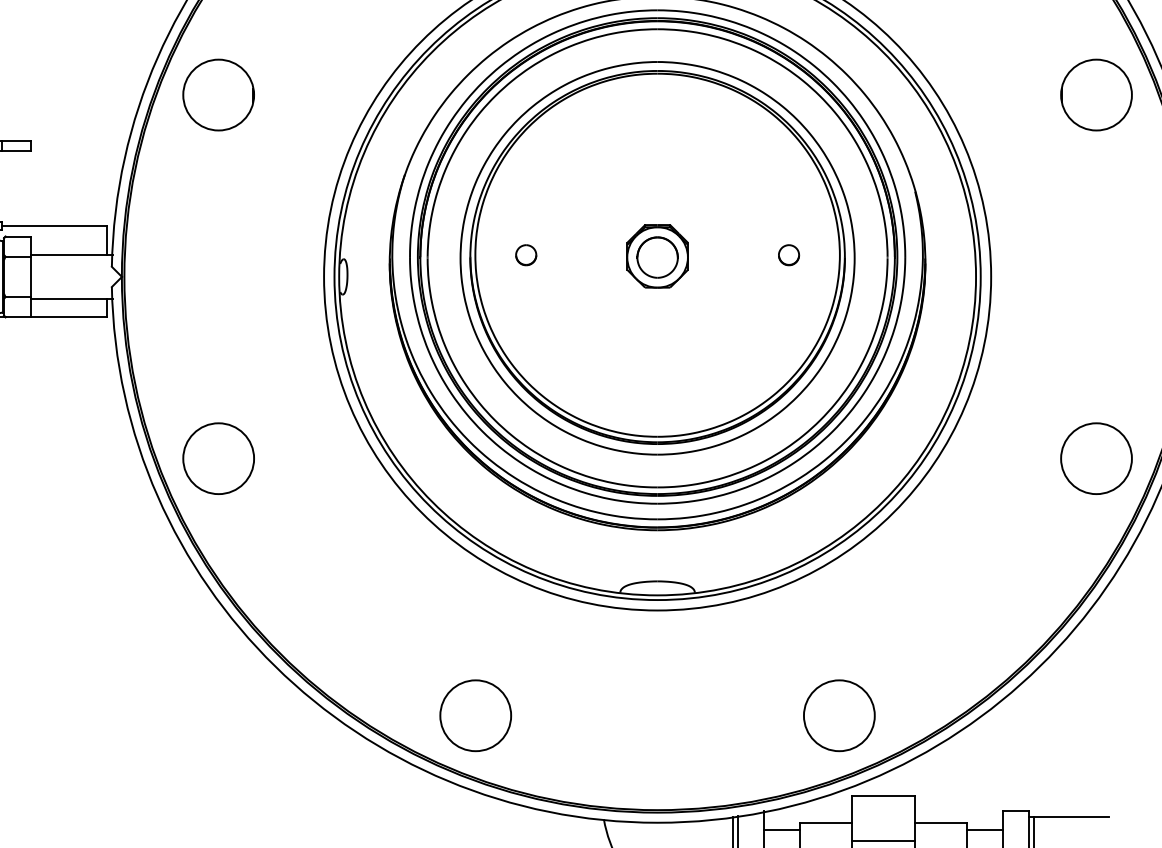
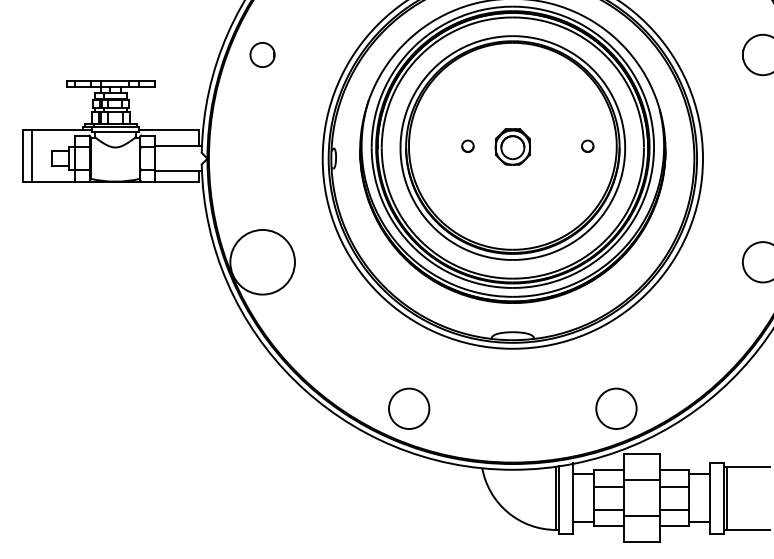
part: (218, 94) -> (262, 54), size x0.6
part: (525, 253) -> (467, 145), moved
circle: (218, 459) -> (262, 262), size x1.6

